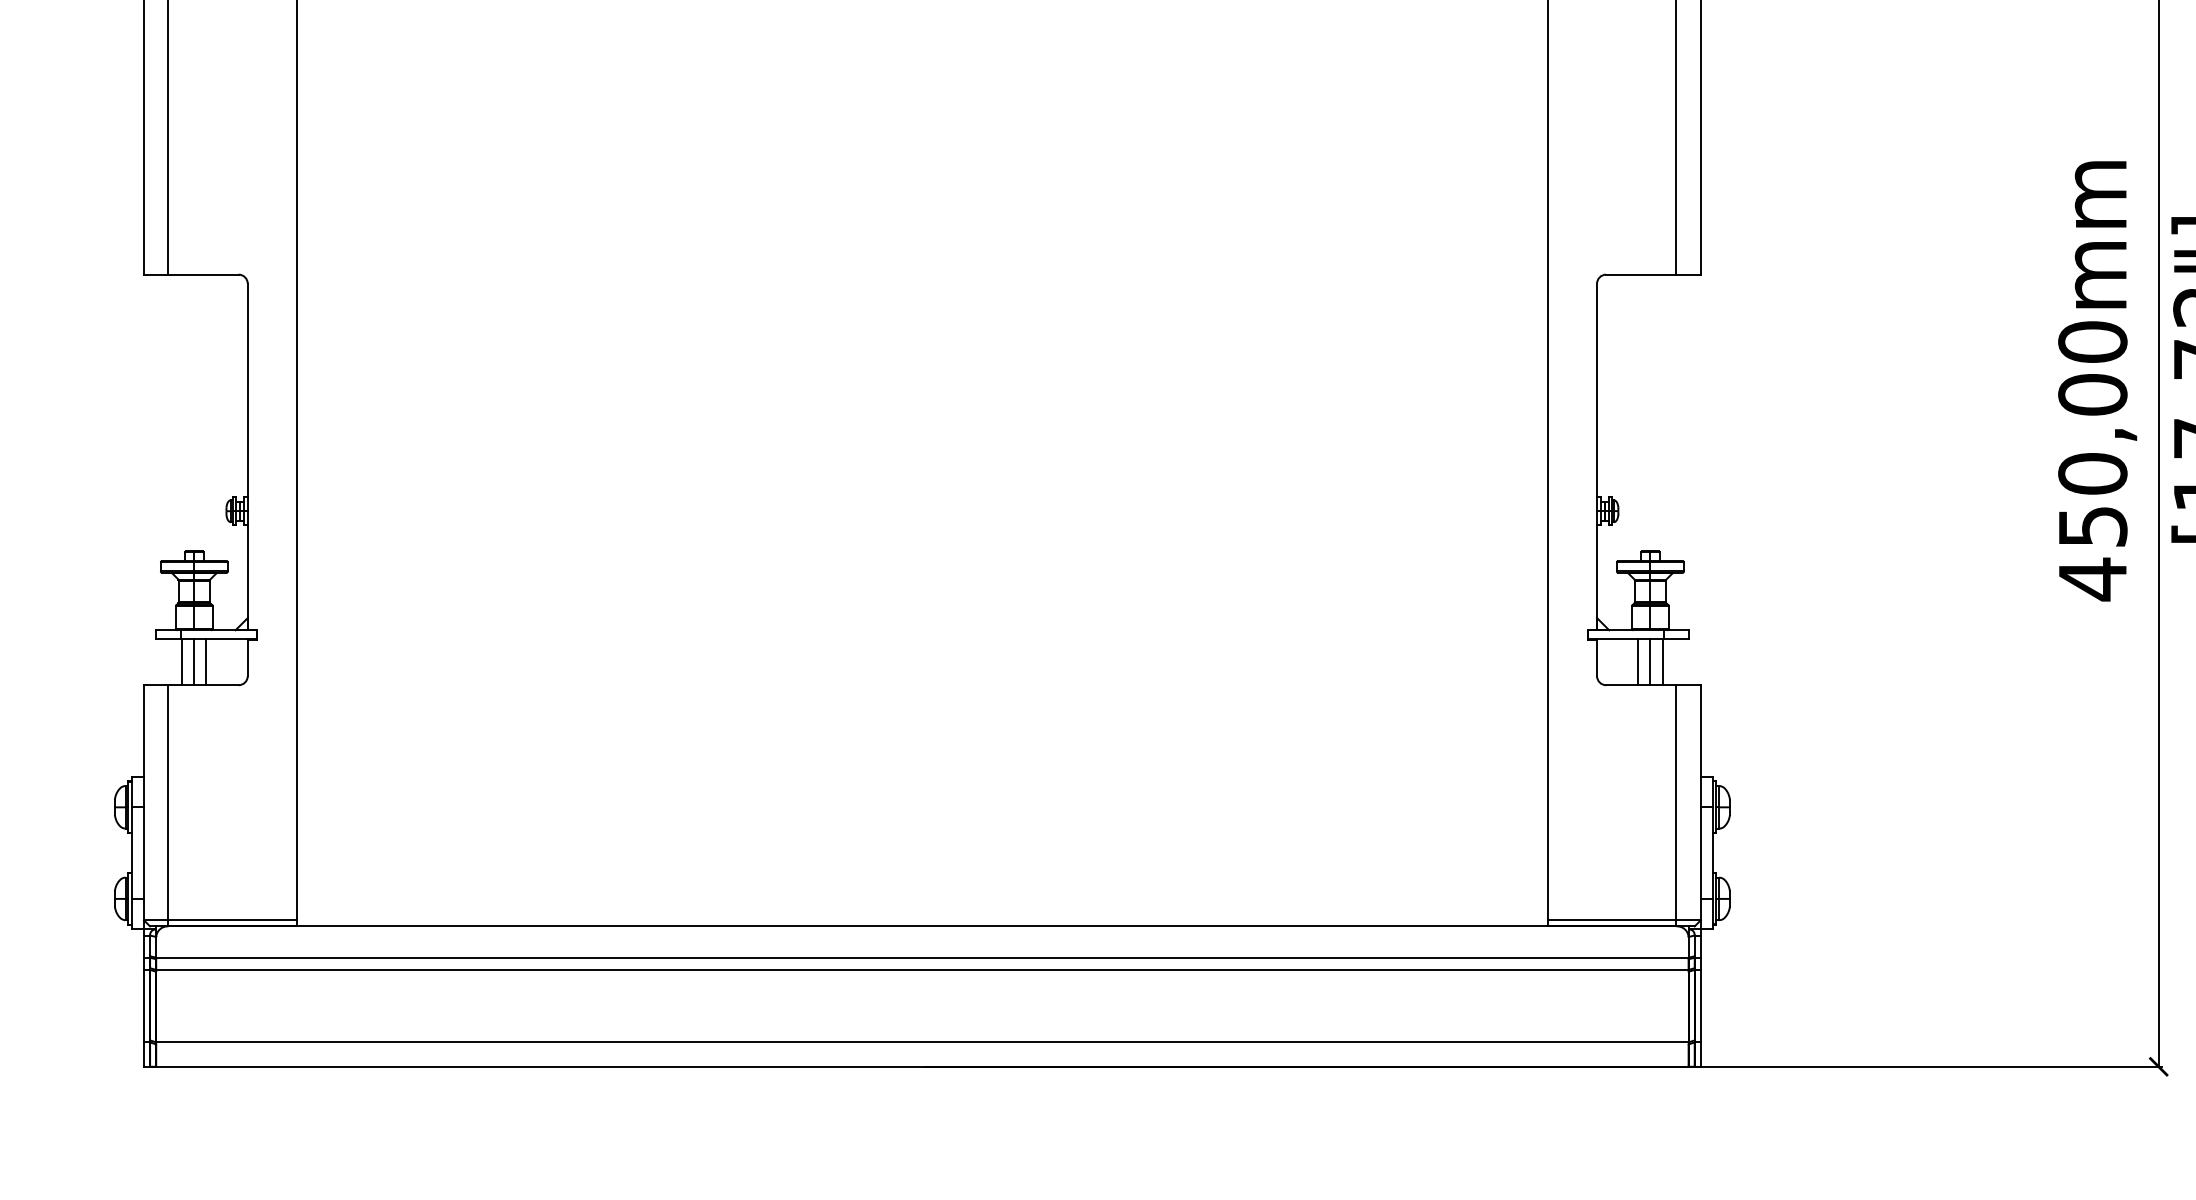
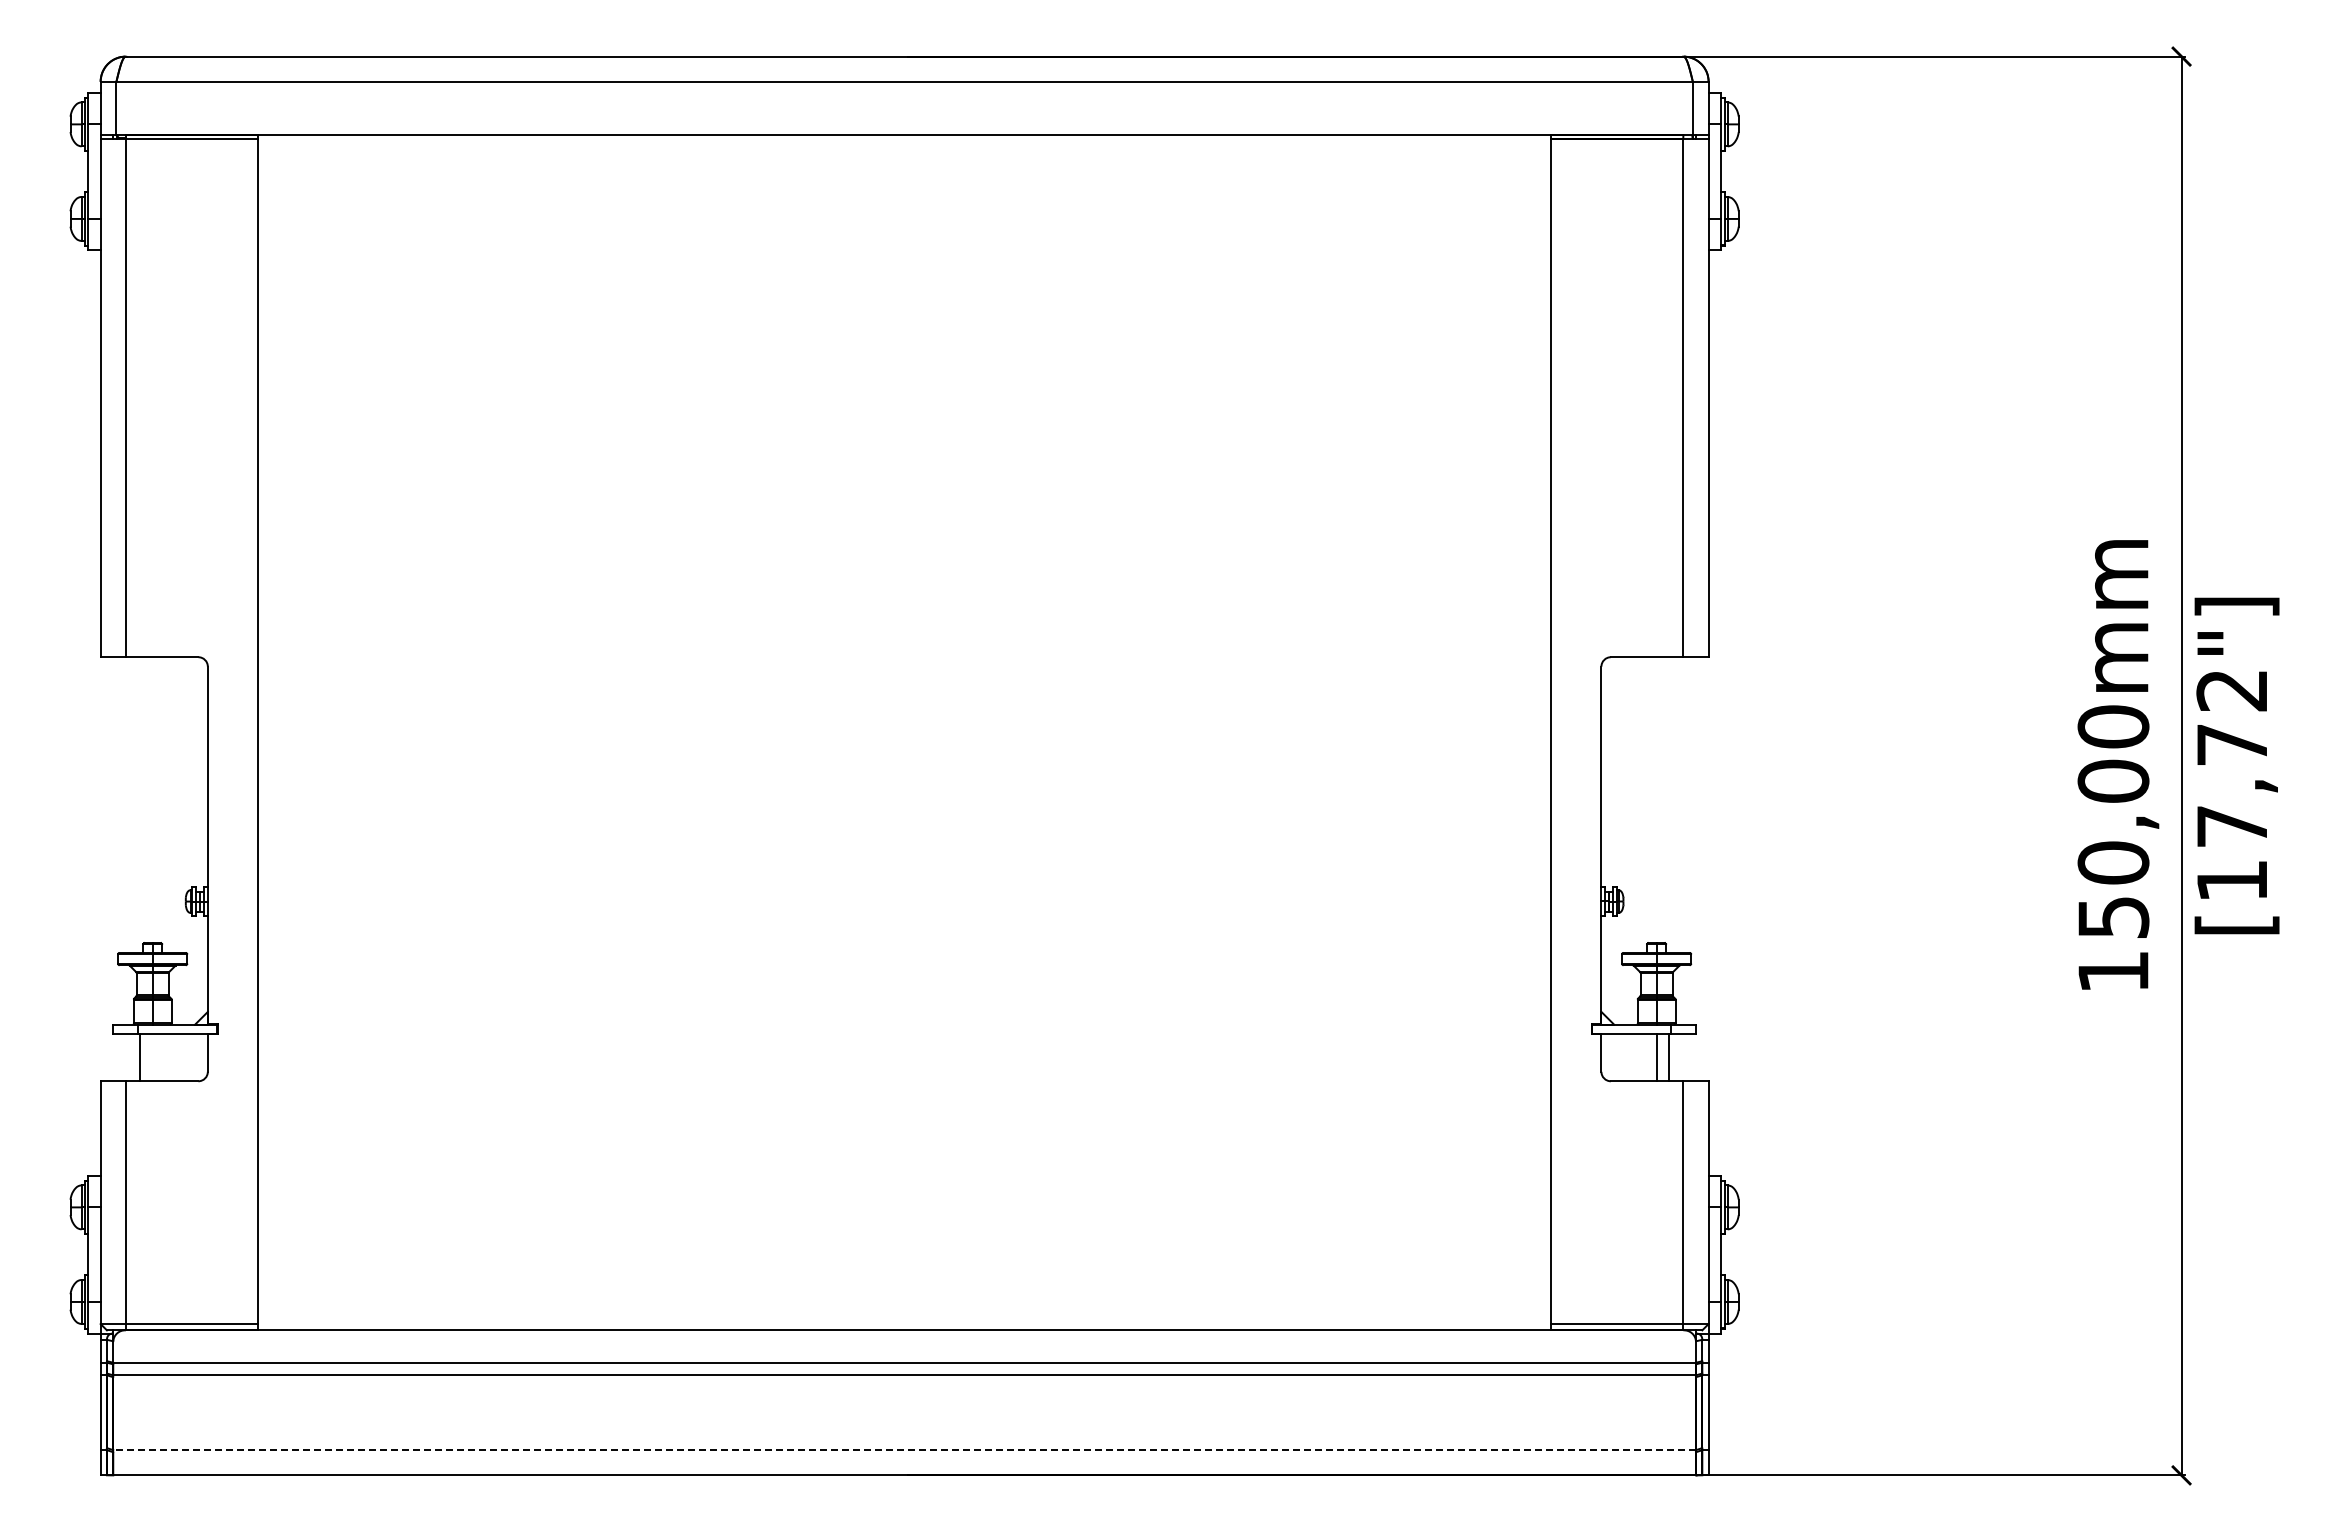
text: (2092, 578) -> (2113, 971), 450,00mm -> 150,00mm
line: (194, 662) -> (152, 1057), removed
line: (206, 662) -> (165, 1057), removed
line: (1638, 662) -> (1644, 1057), removed
line: (922, 1042) -> (904, 1450), solid -> dashed

